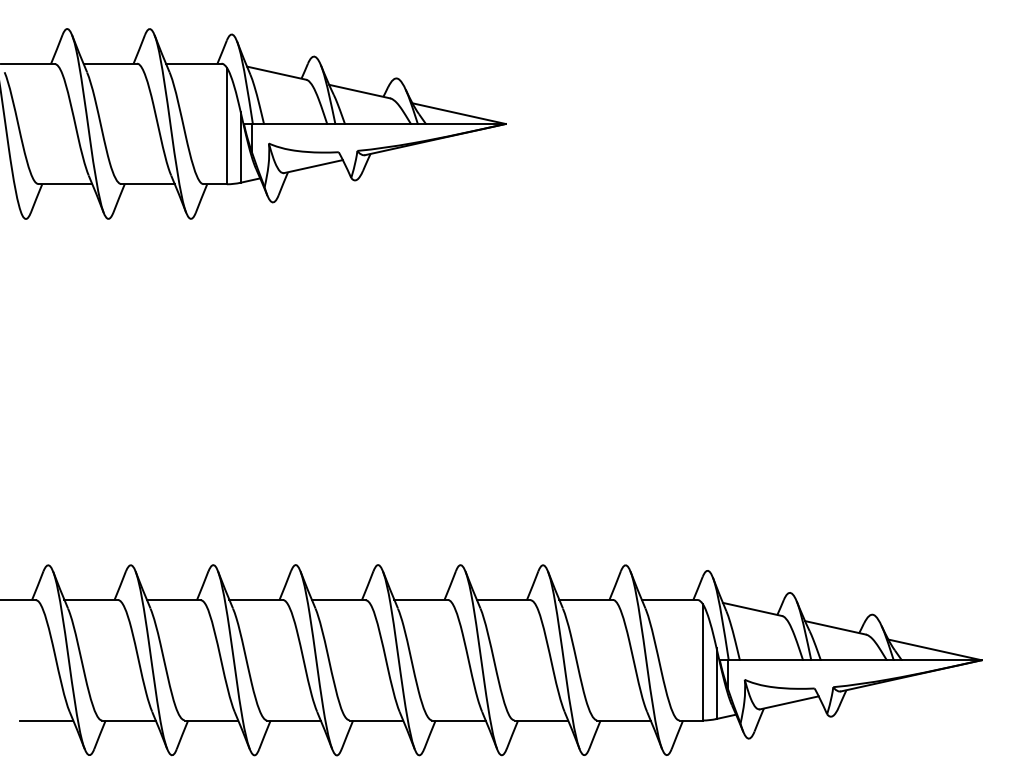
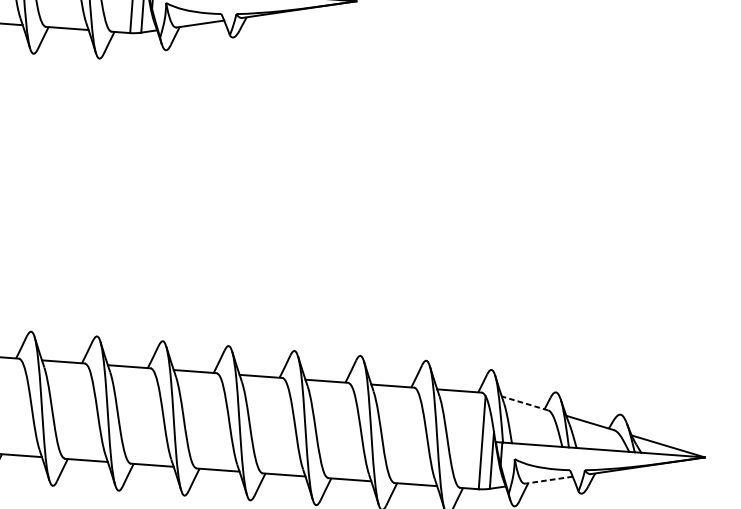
line: (752, 609) -> (524, 403), solid -> dashed
line: (788, 702) -> (548, 479), solid -> dashed

